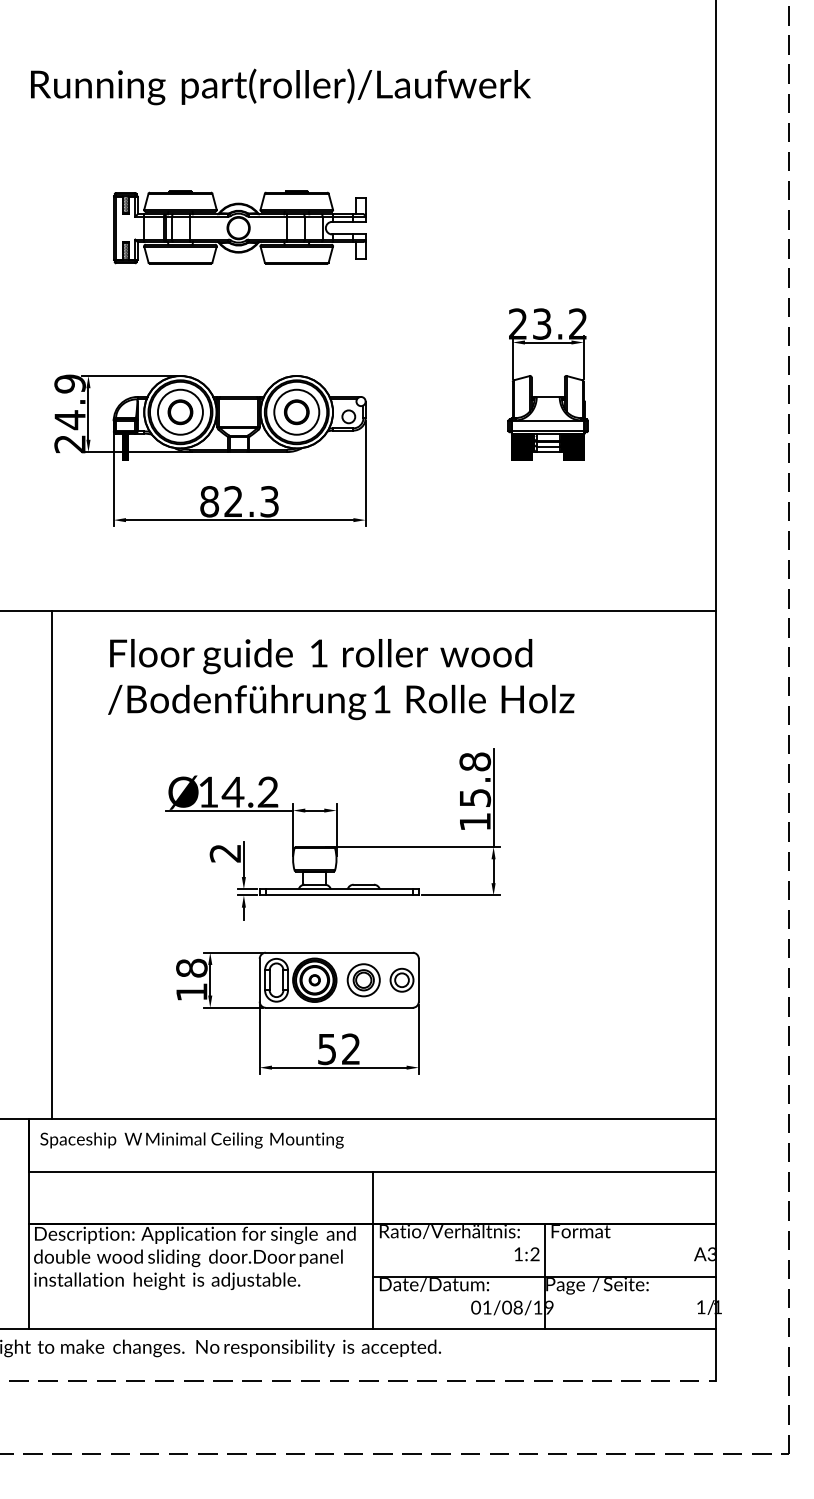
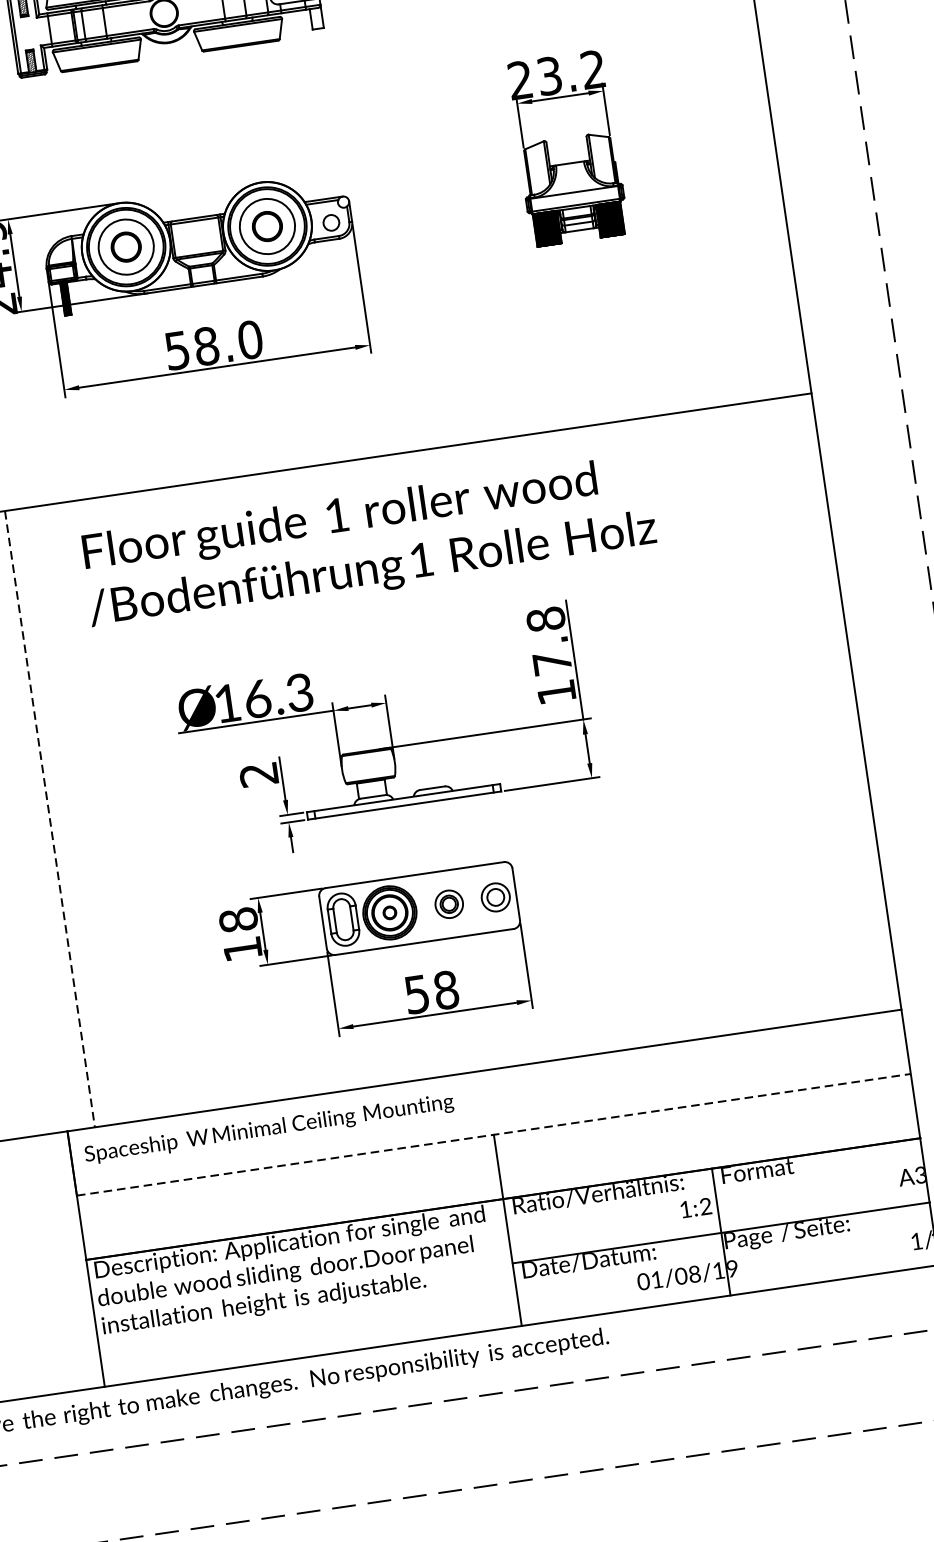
text: (239, 501) -> (213, 345), 82.3 -> 58.0
text: (249, 792) -> (277, 696), 14.2 -> 16.3
text: (475, 797) -> (552, 662), 15.8 -> 17.8
line: (51, 864) -> (49, 818), solid -> dashed
part: (363, 980) -> (449, 904), size x0.7
text: (350, 1049) -> (445, 990), 52 -> 58
line: (373, 1171) -> (495, 1134), solid -> dashed

